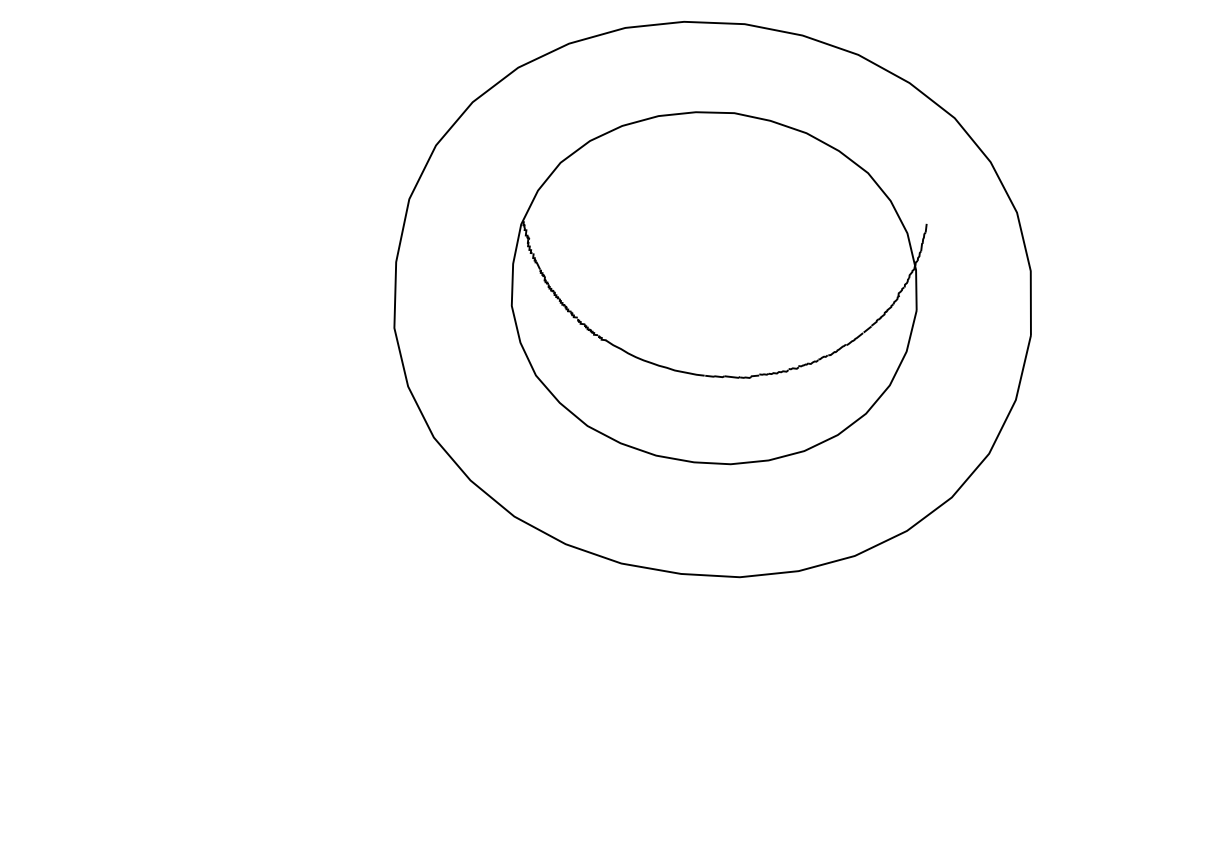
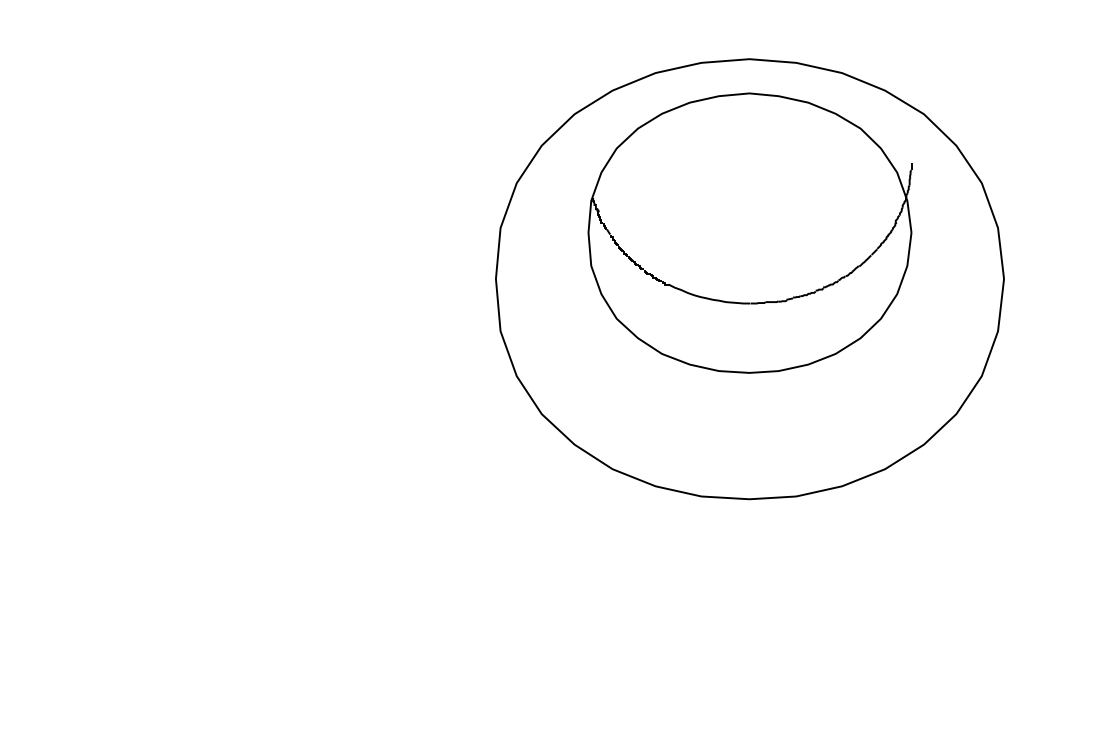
part: (714, 286) -> (749, 232), moved

